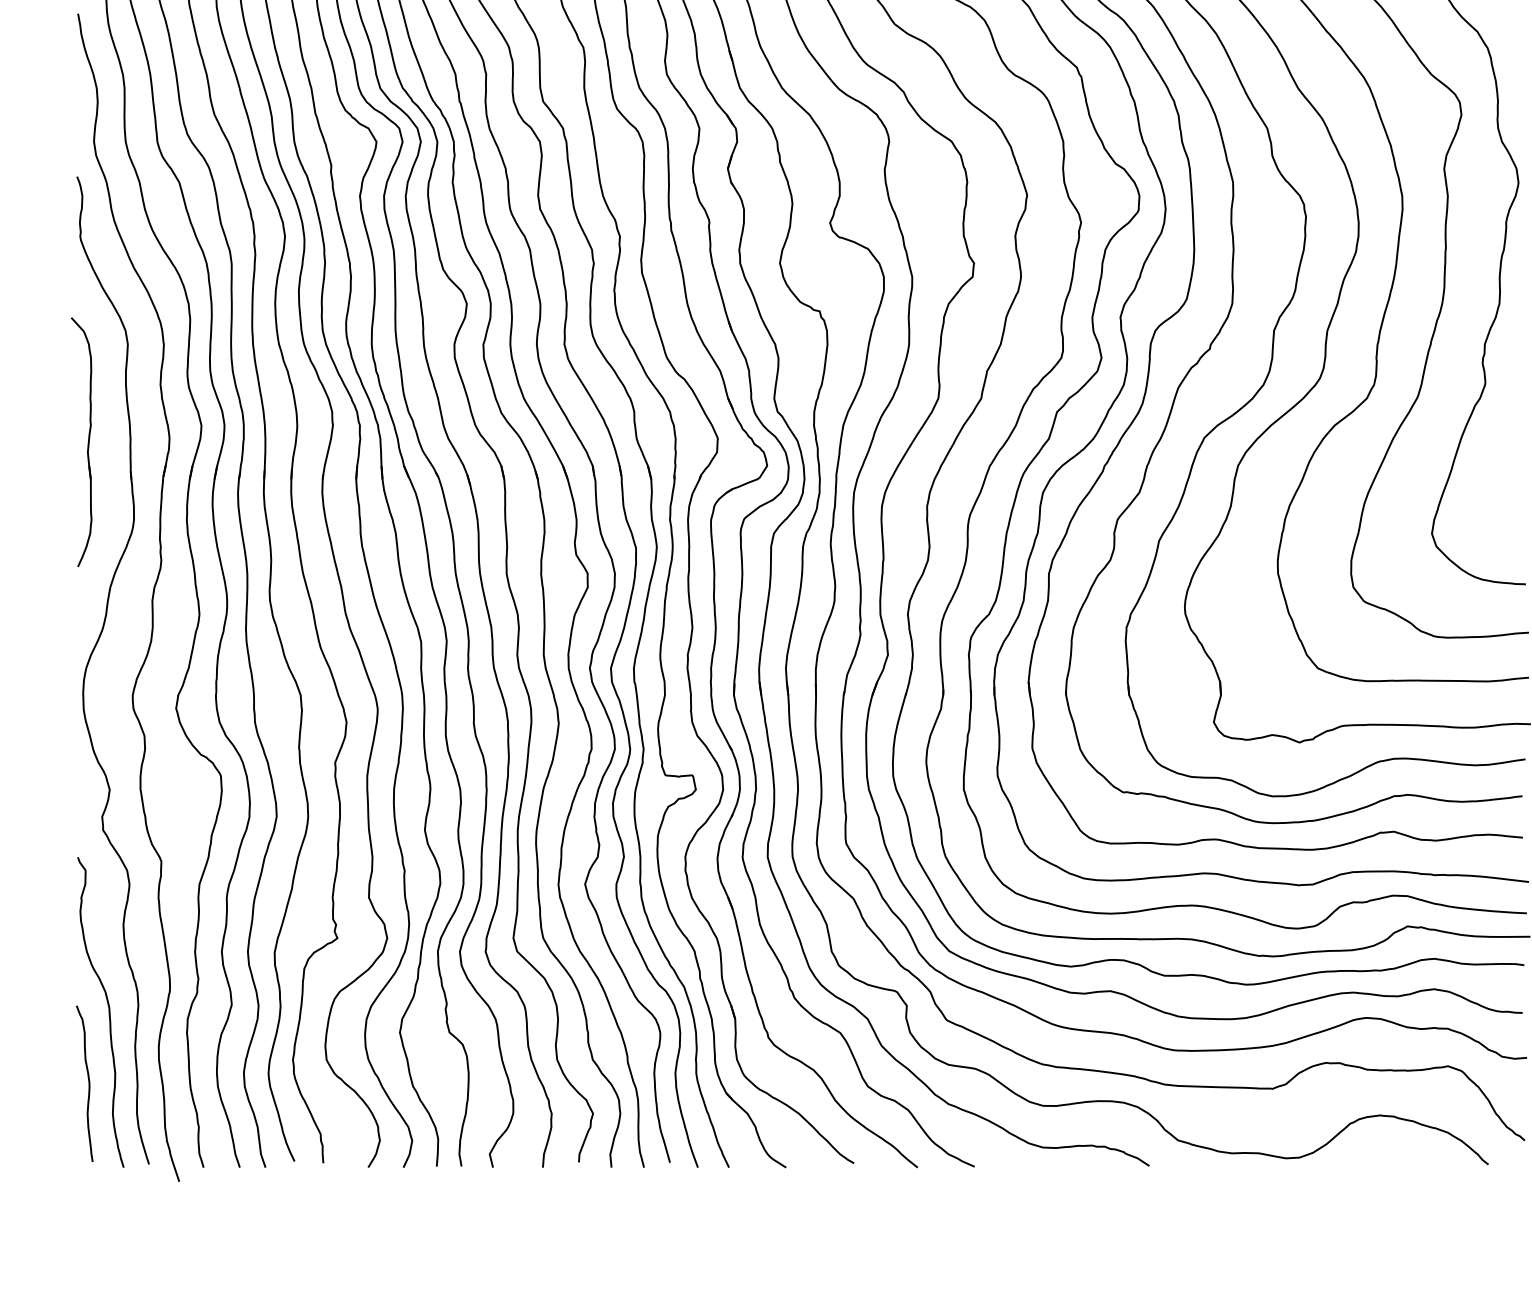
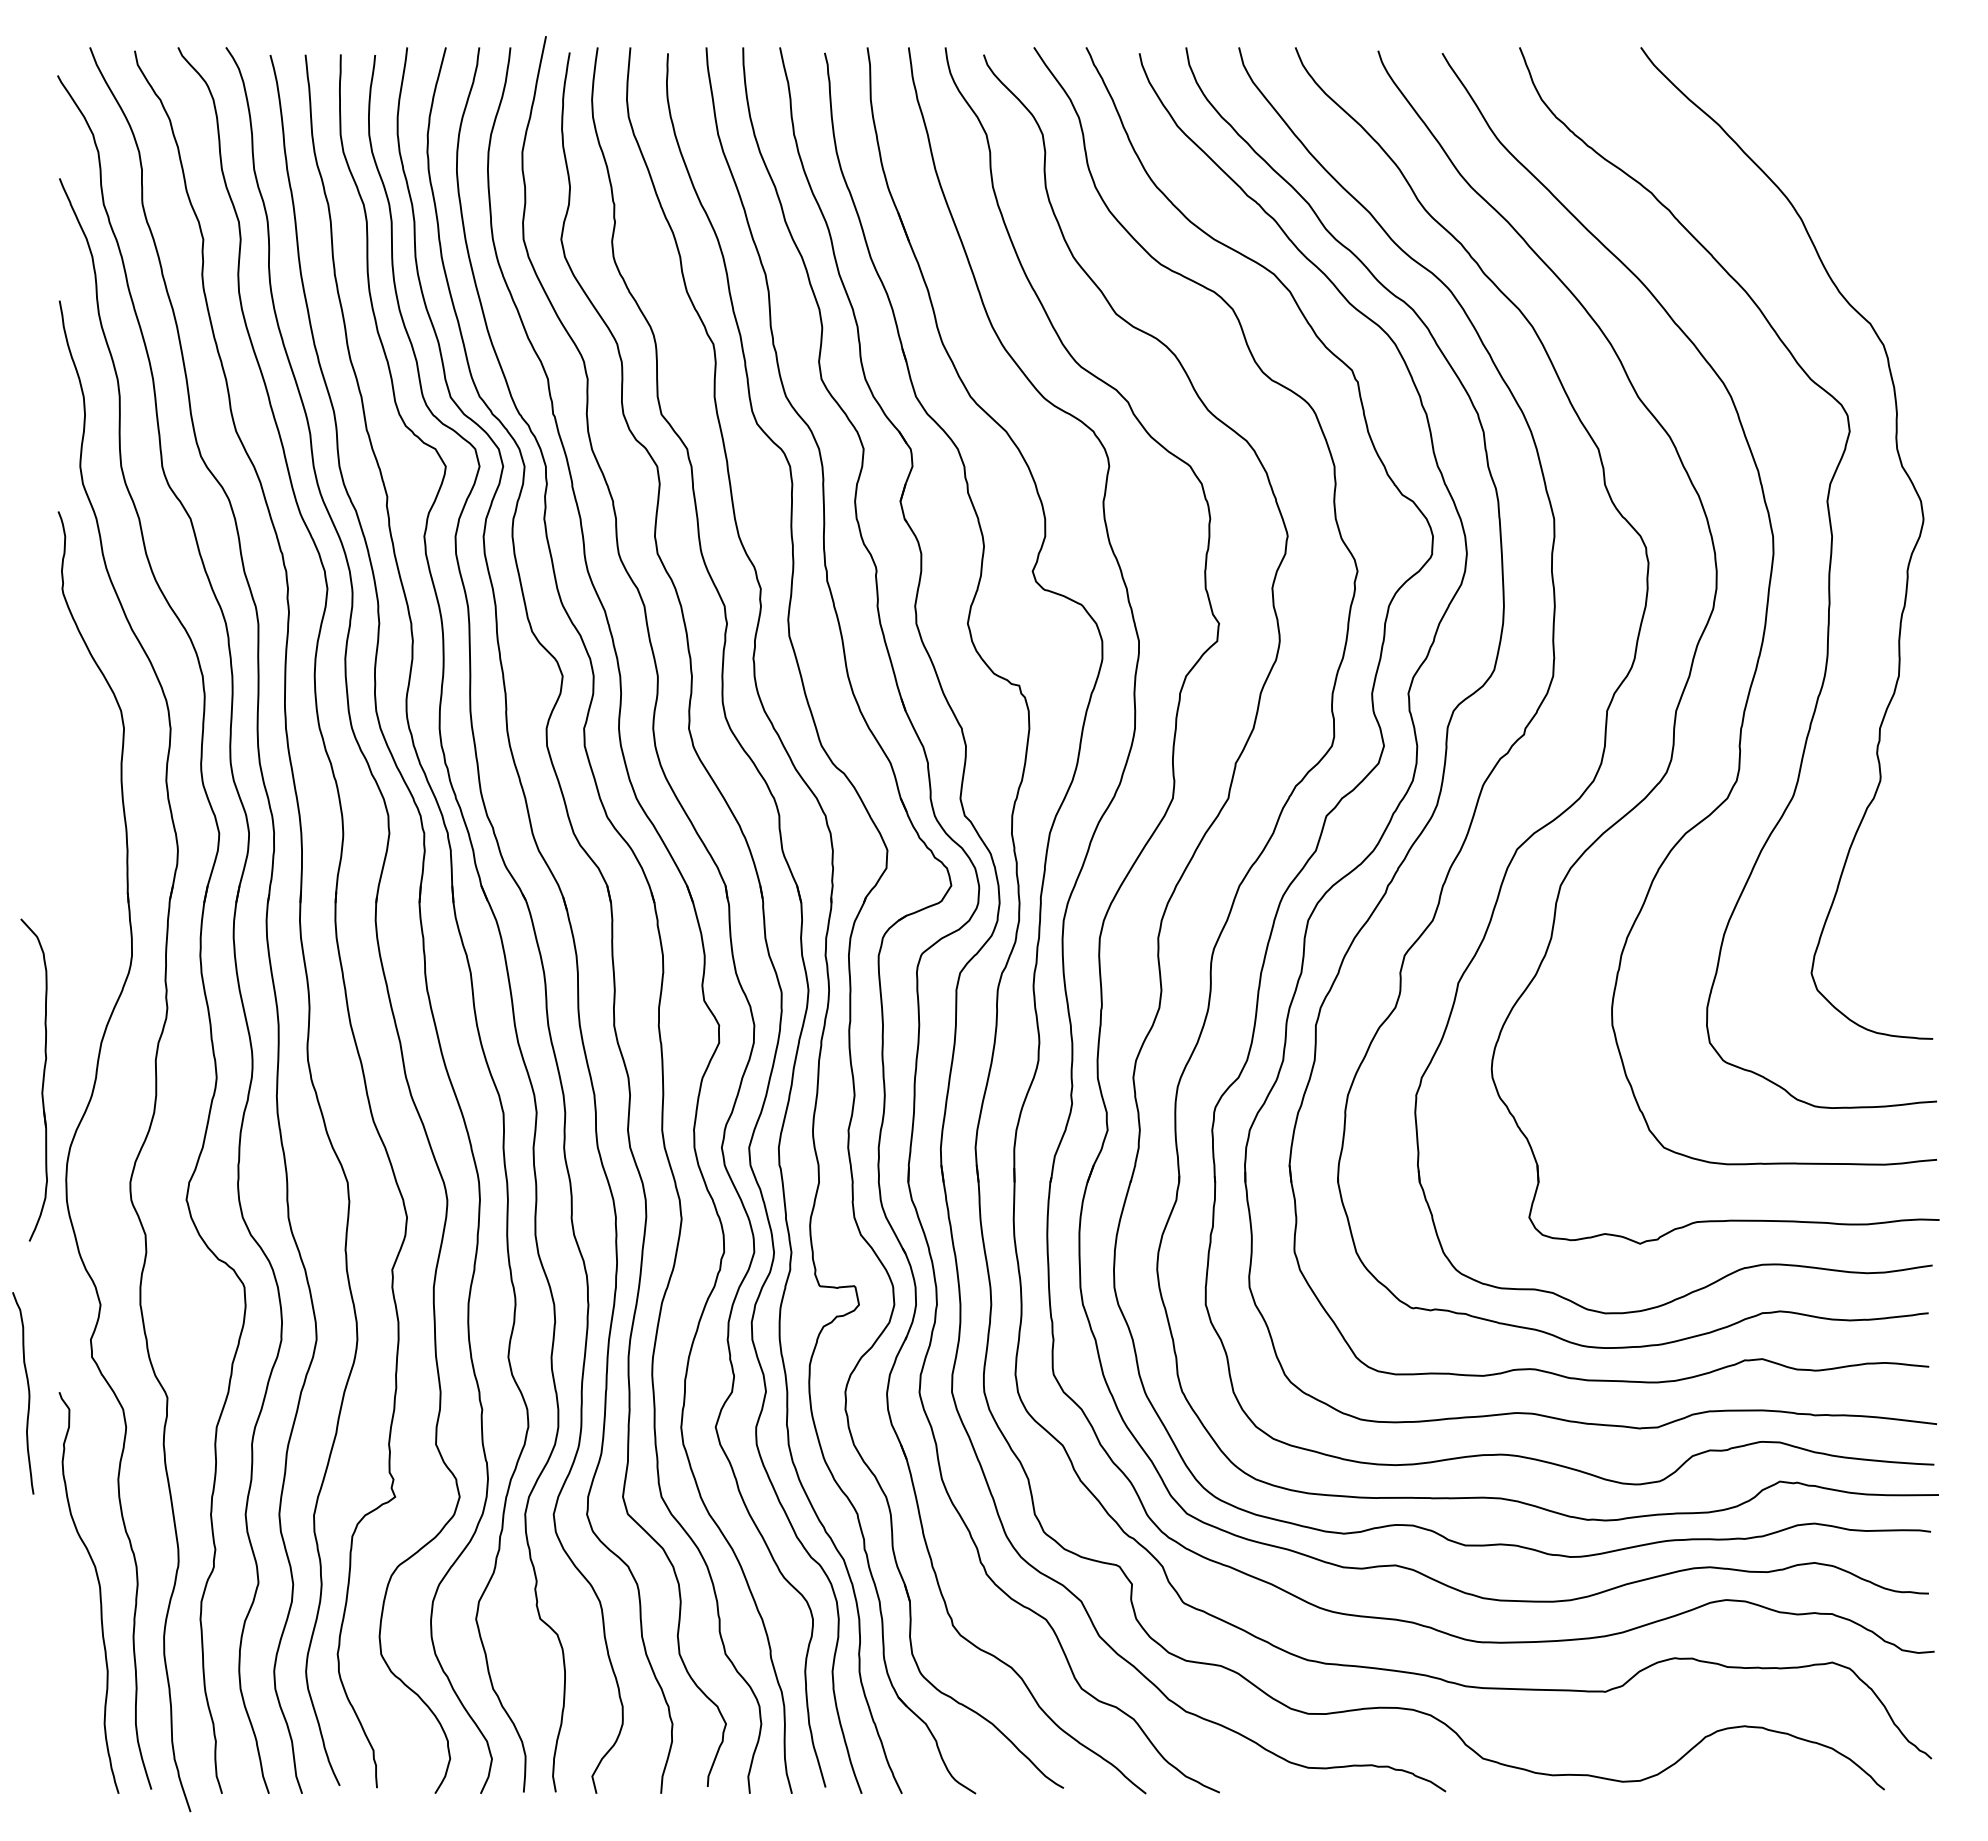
part: (88, 441) -> (42, 1079), moved
curve: (88, 1083) -> (28, 1393), moved

